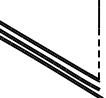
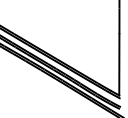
line: (98, 54) -> (118, 65), dashed -> solid

